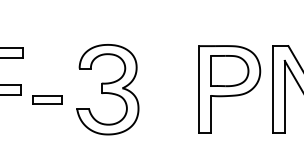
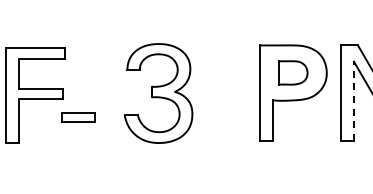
part: (229, 70) -> (292, 72), size x0.7
line: (284, 96) -> (353, 101), solid -> dashed
part: (47, 99) -> (78, 117), moved

